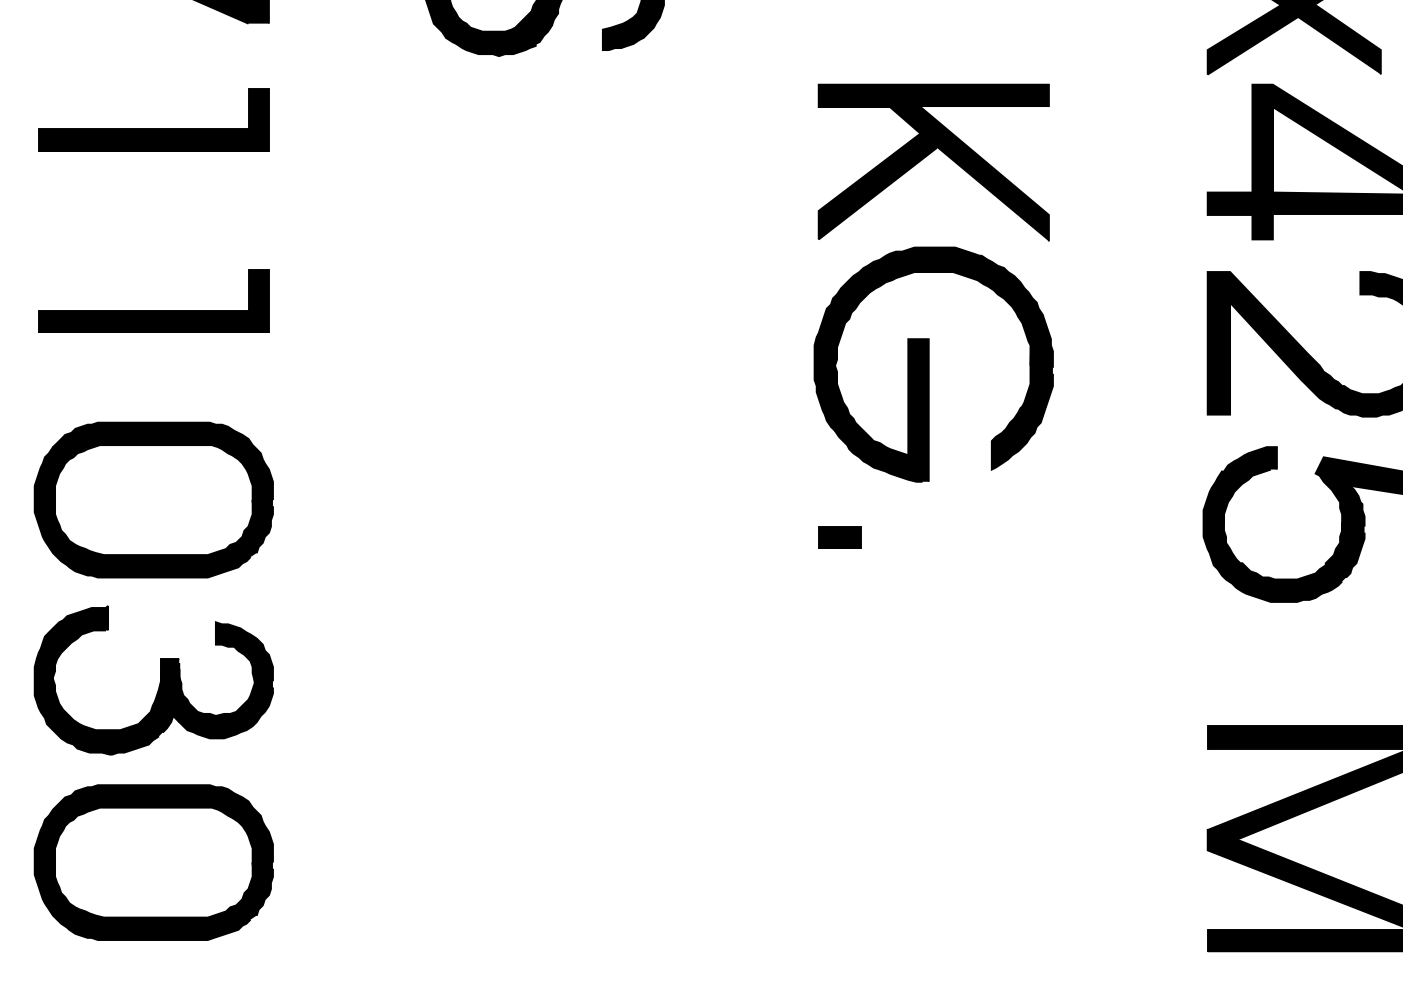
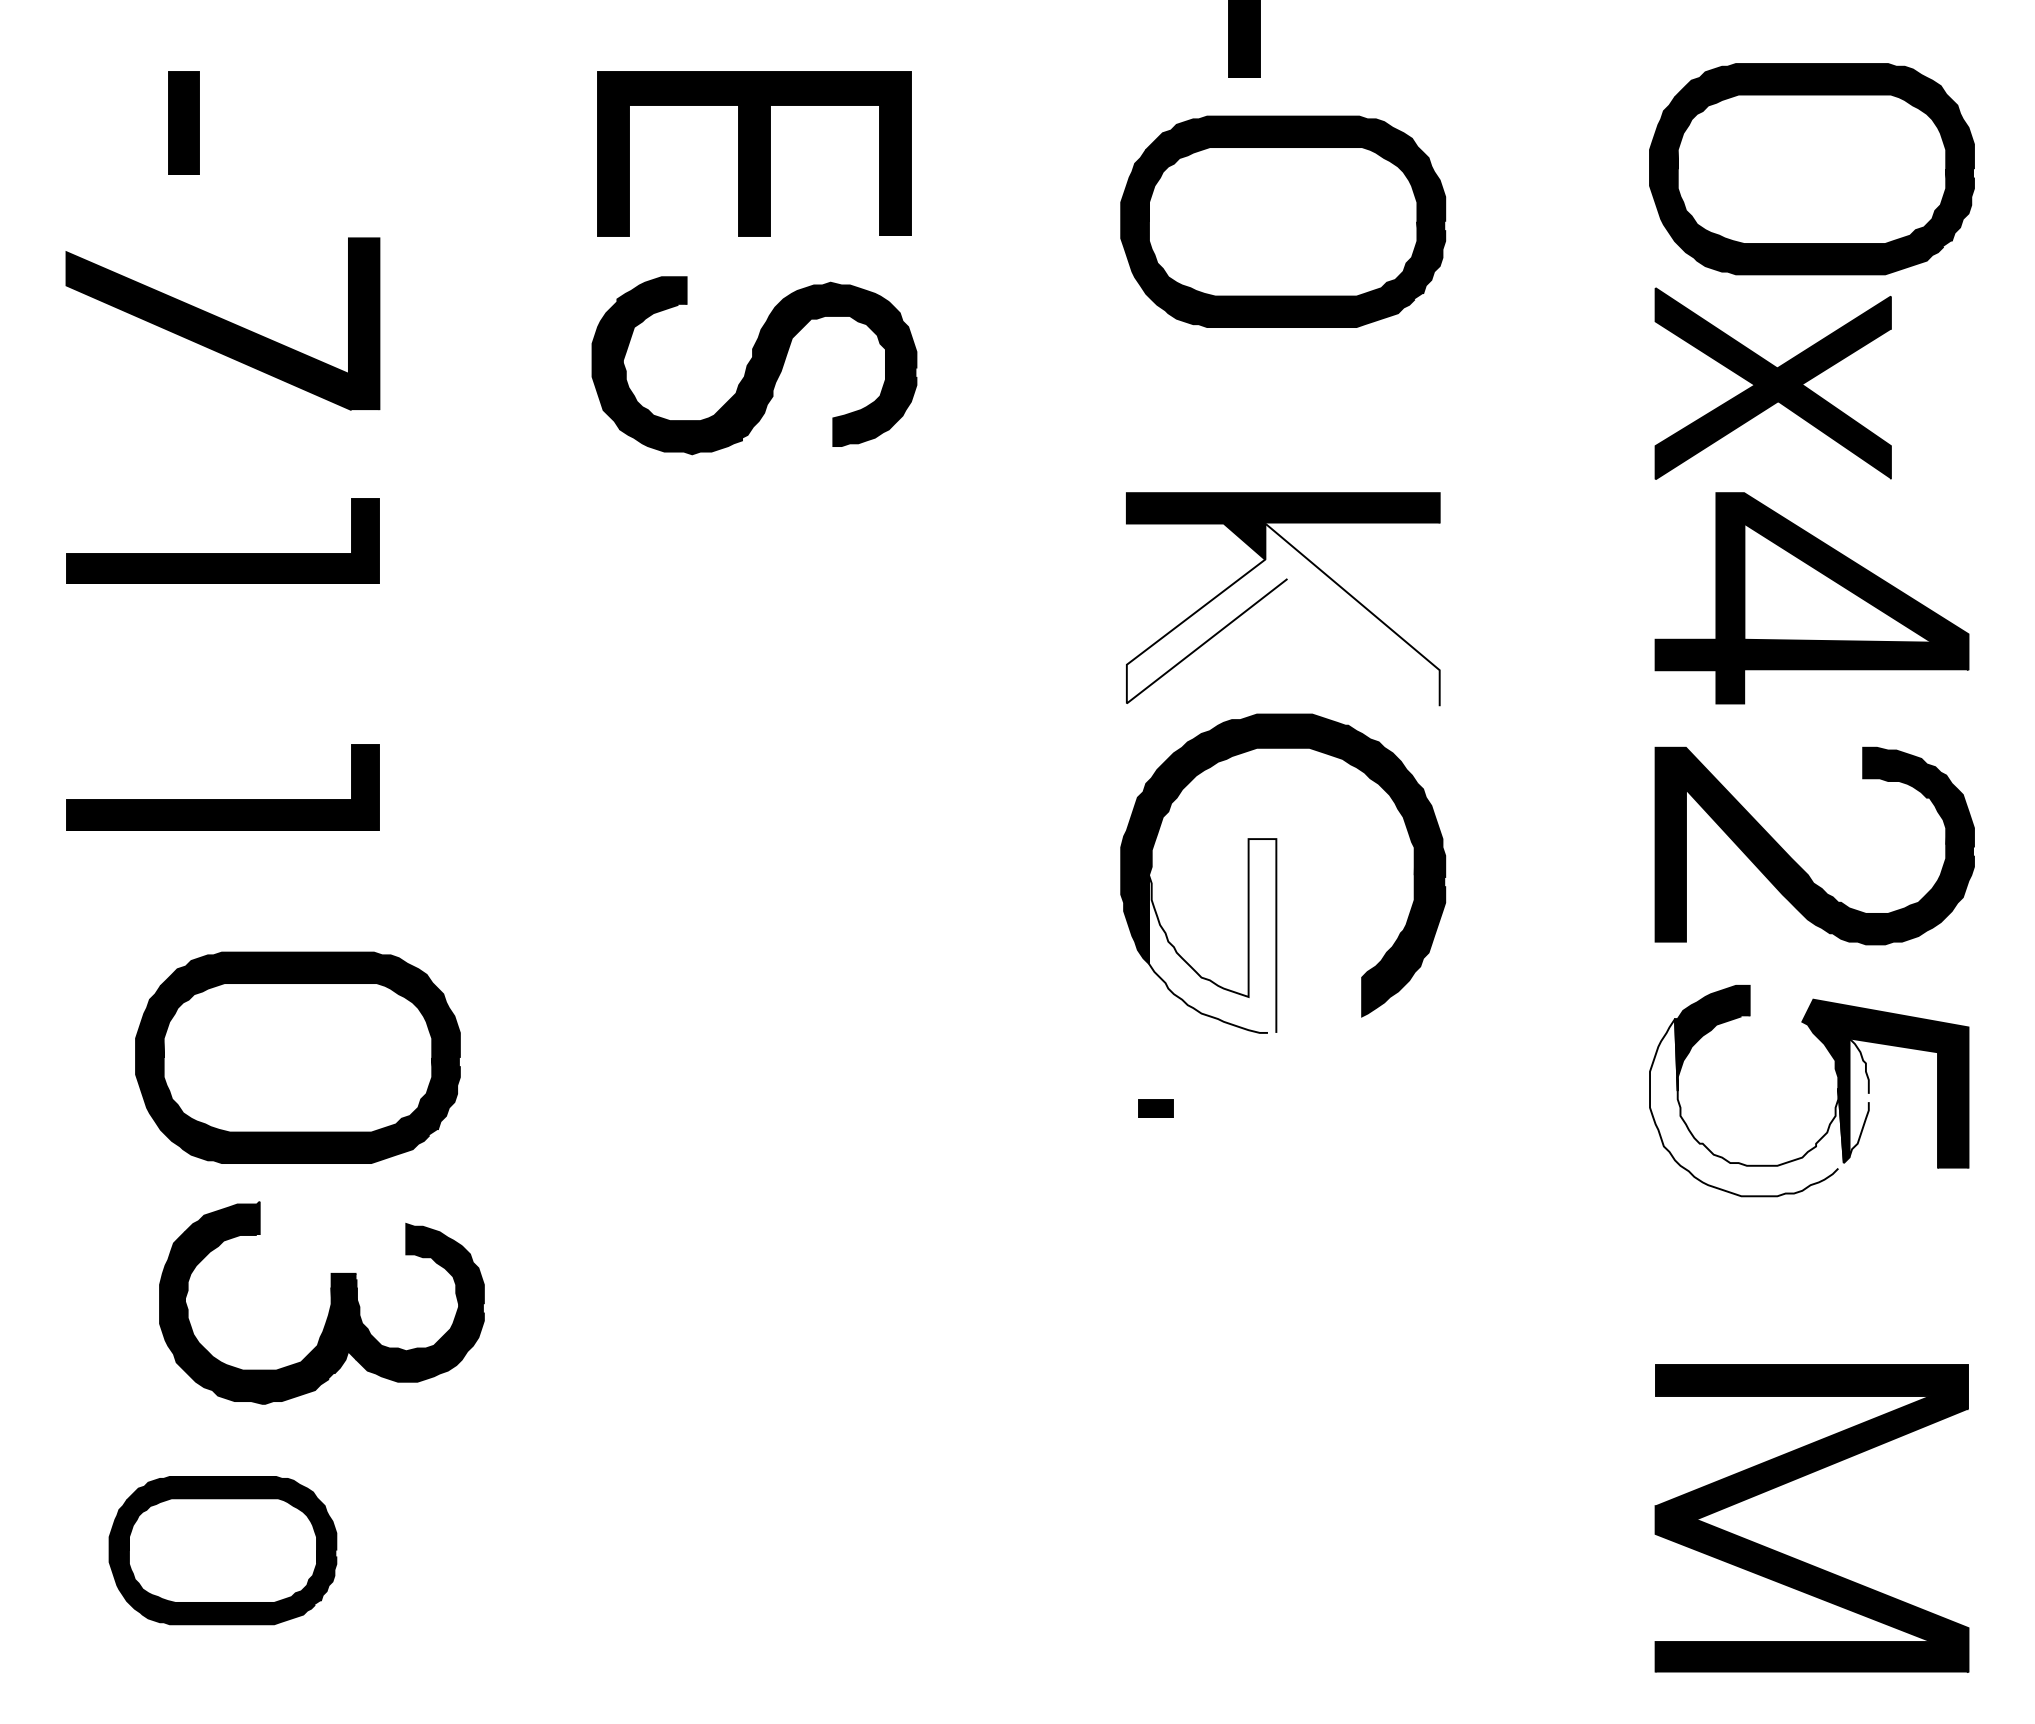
fill: (933, 173) -> (1282, 614), removed
fill: (881, 410) -> (1212, 935), removed
part: (153, 499) -> (297, 1057), moved
fill: (1356, 529) -> (1858, 1097), removed
fill: (1274, 536) -> (1746, 1107), removed
part: (839, 537) -> (1155, 1108), size x0.6
part: (160, 680) -> (330, 1302), moved
part: (153, 862) -> (222, 1550), size x0.7

